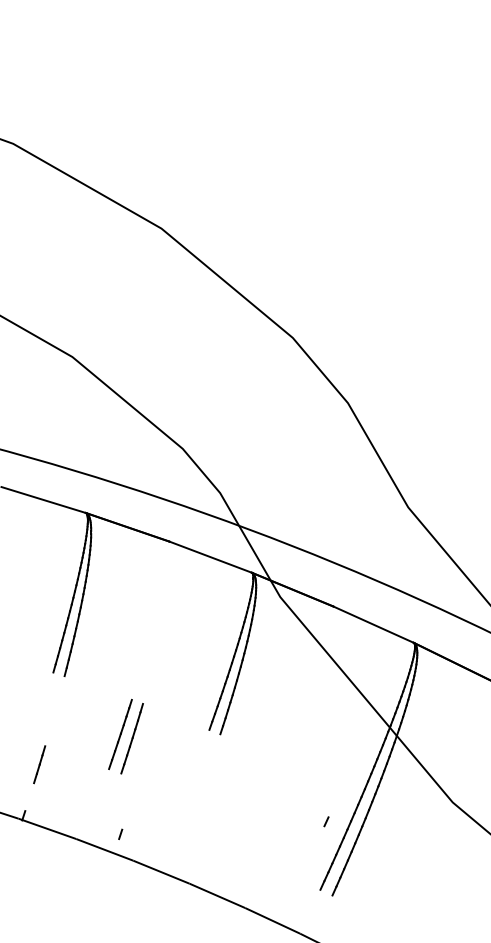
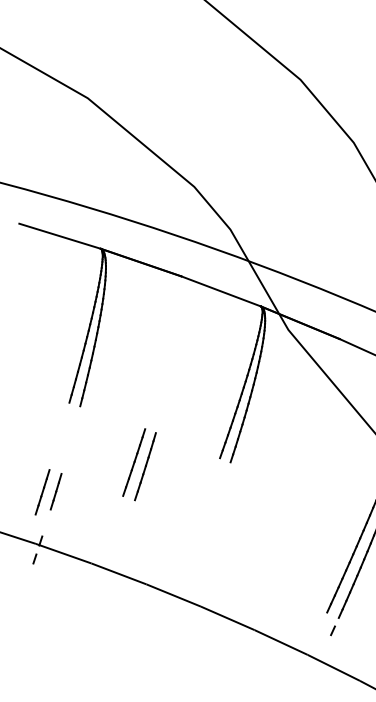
line: (25, 765) -> (42, 492), added
line: (326, 821) -> (333, 630), moved
line: (120, 833) -> (34, 558), moved

